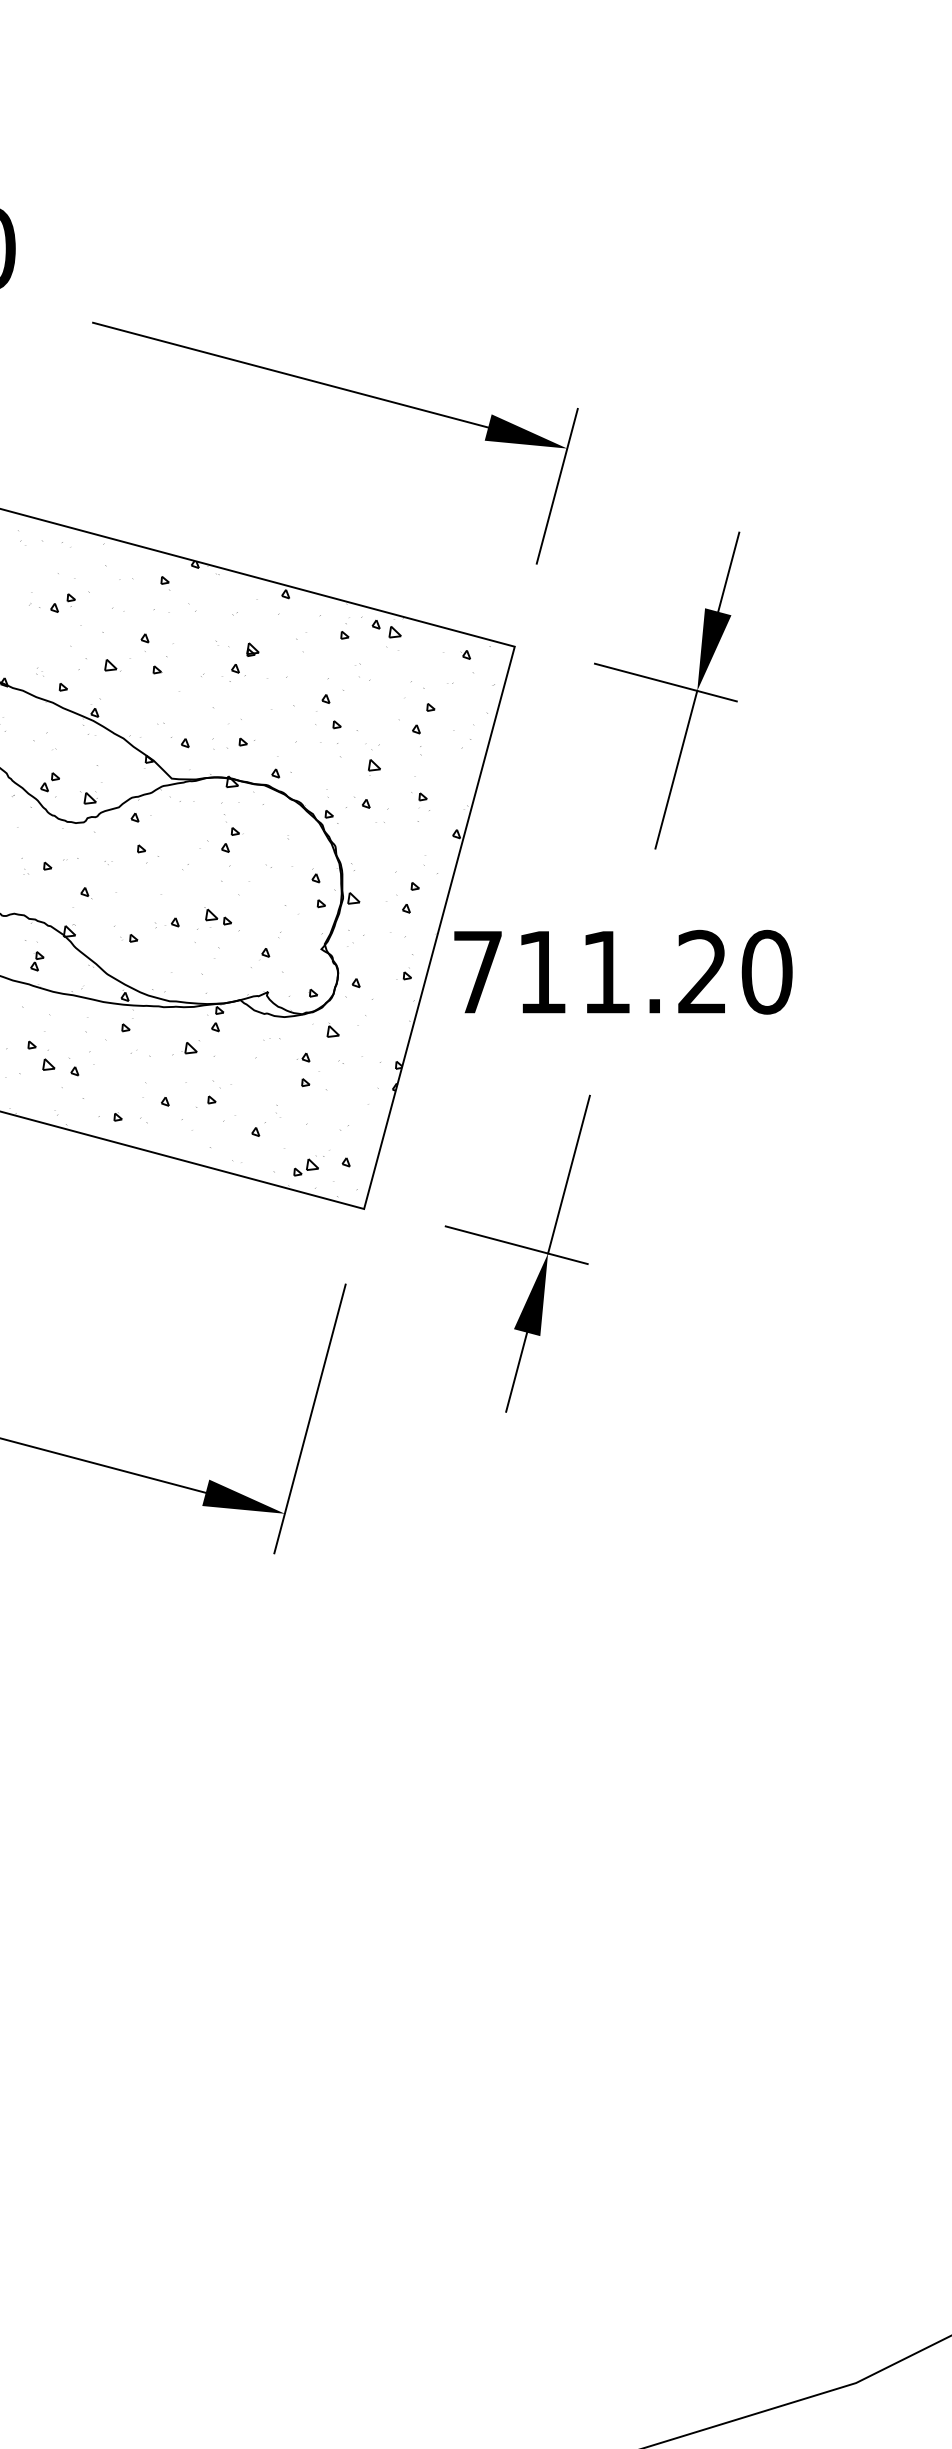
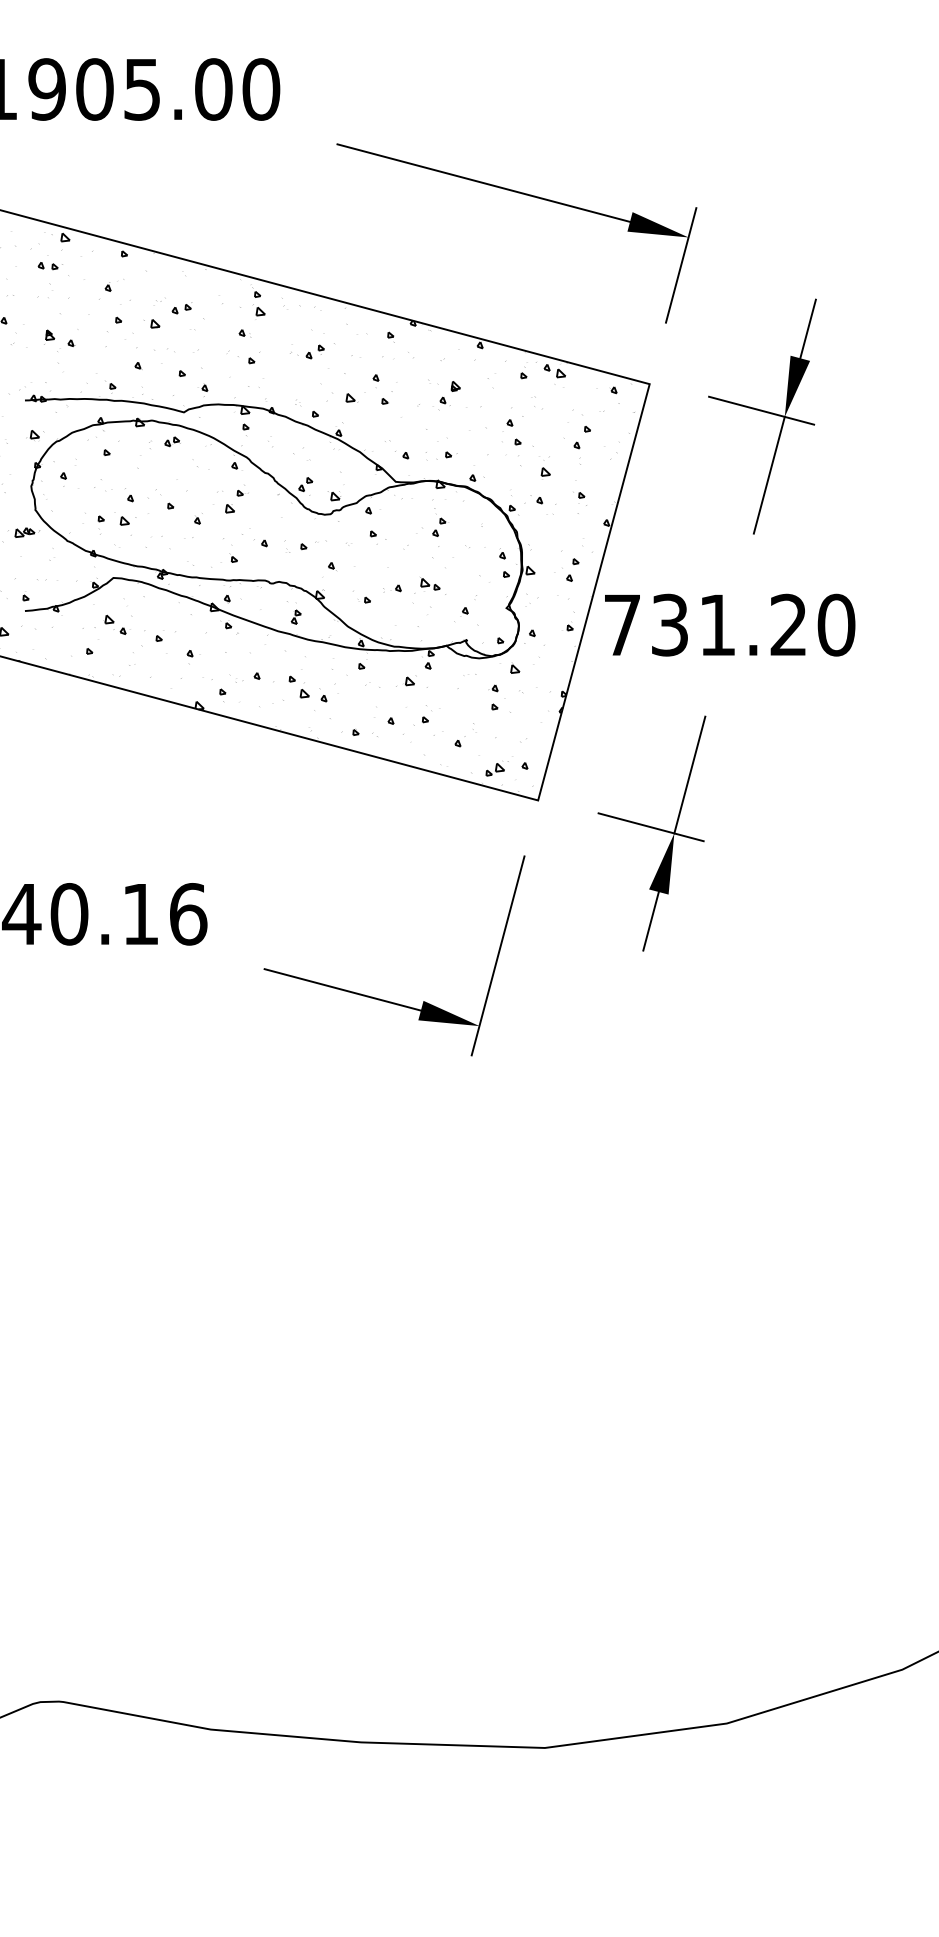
text: (541, 971) -> (669, 624), 711.20 -> 731.20

